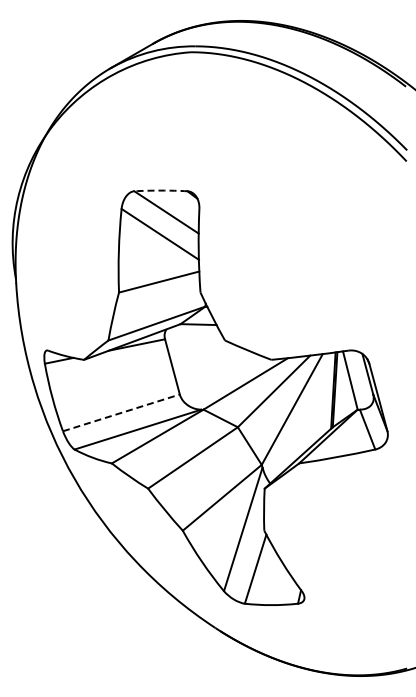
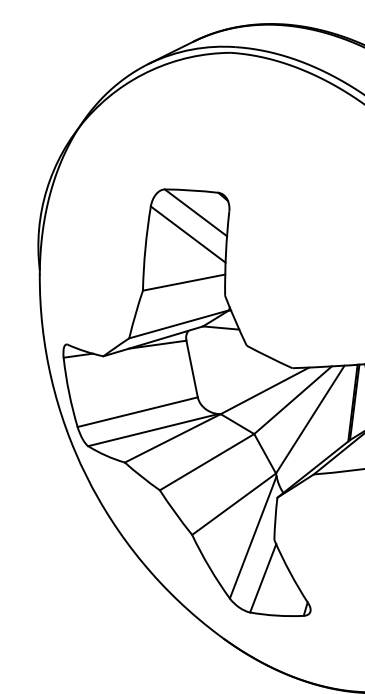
arc: (160, 190) -> (191, 190), dashed -> solid
line: (121, 412) -> (137, 411), dashed -> solid

